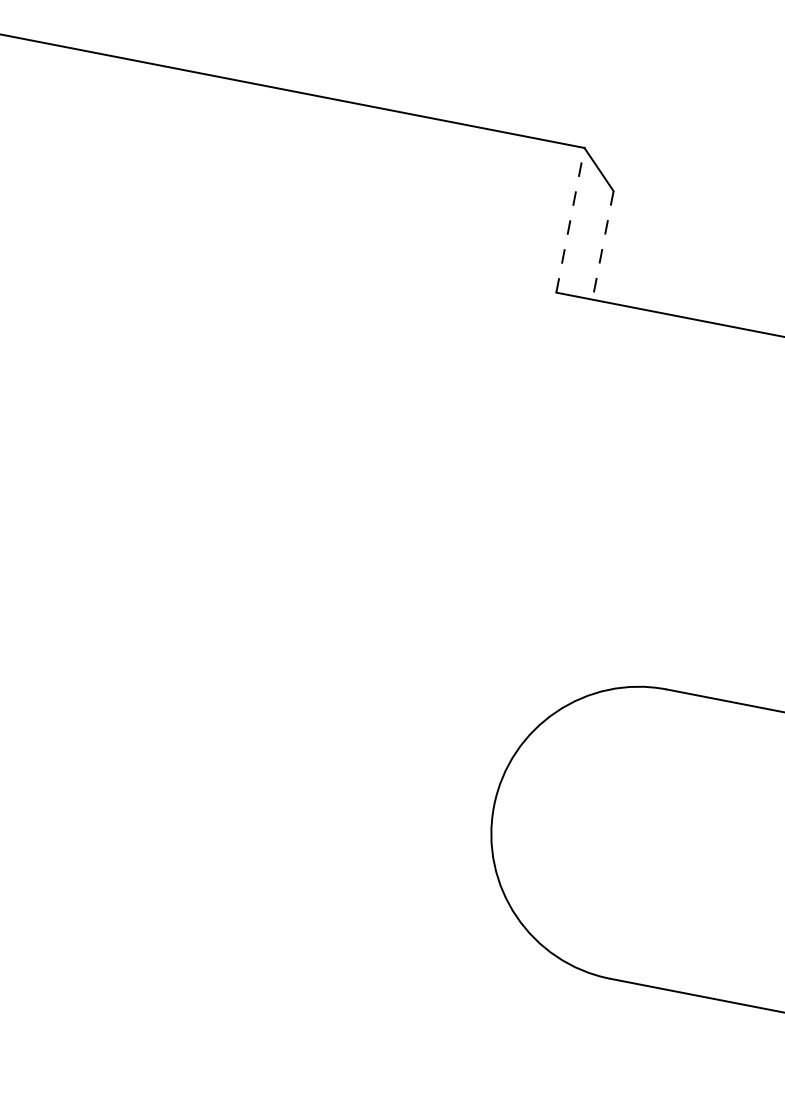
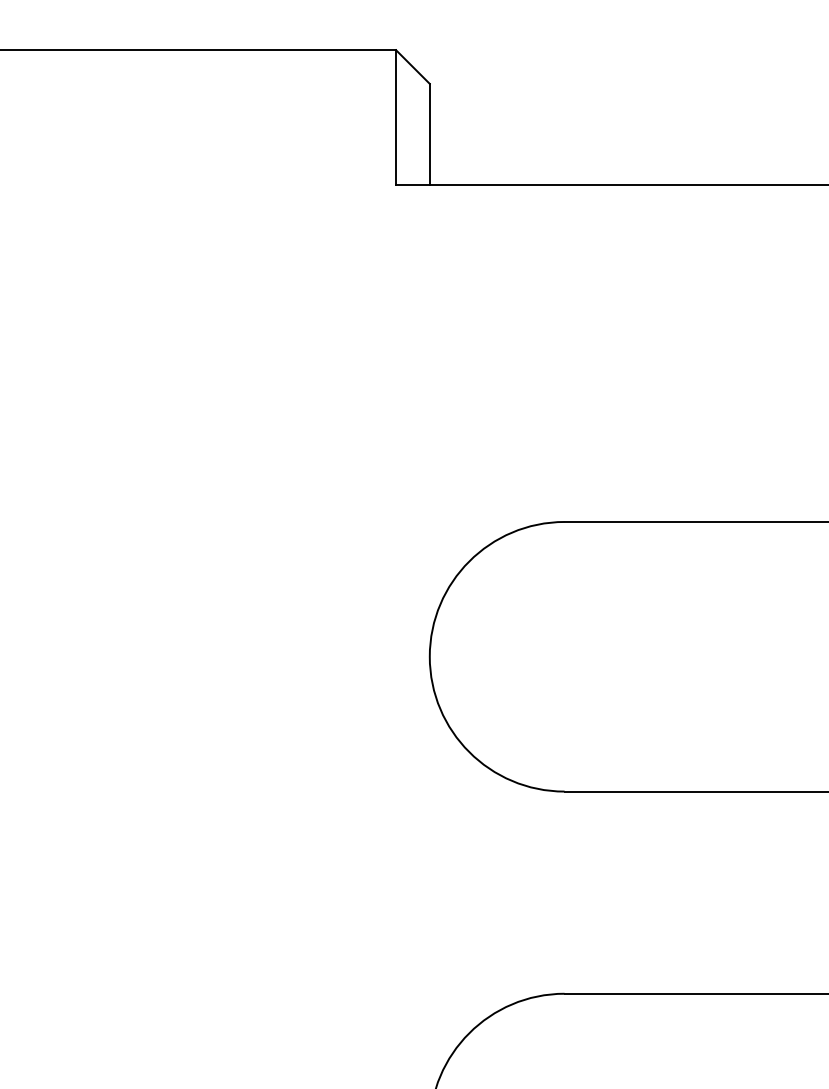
line: (570, 220) -> (396, 117), dashed -> solid
line: (602, 245) -> (429, 134), dashed -> solid

